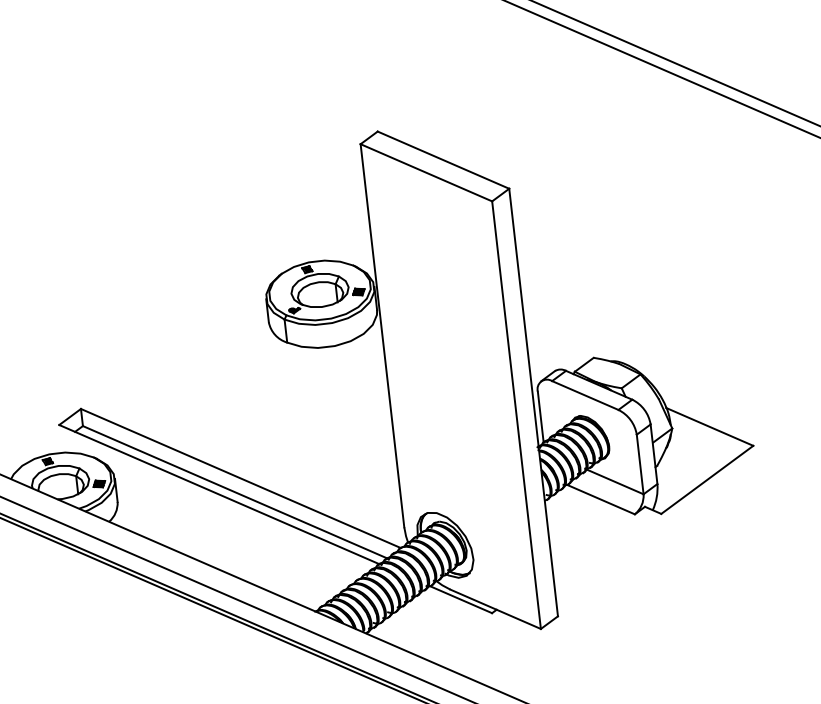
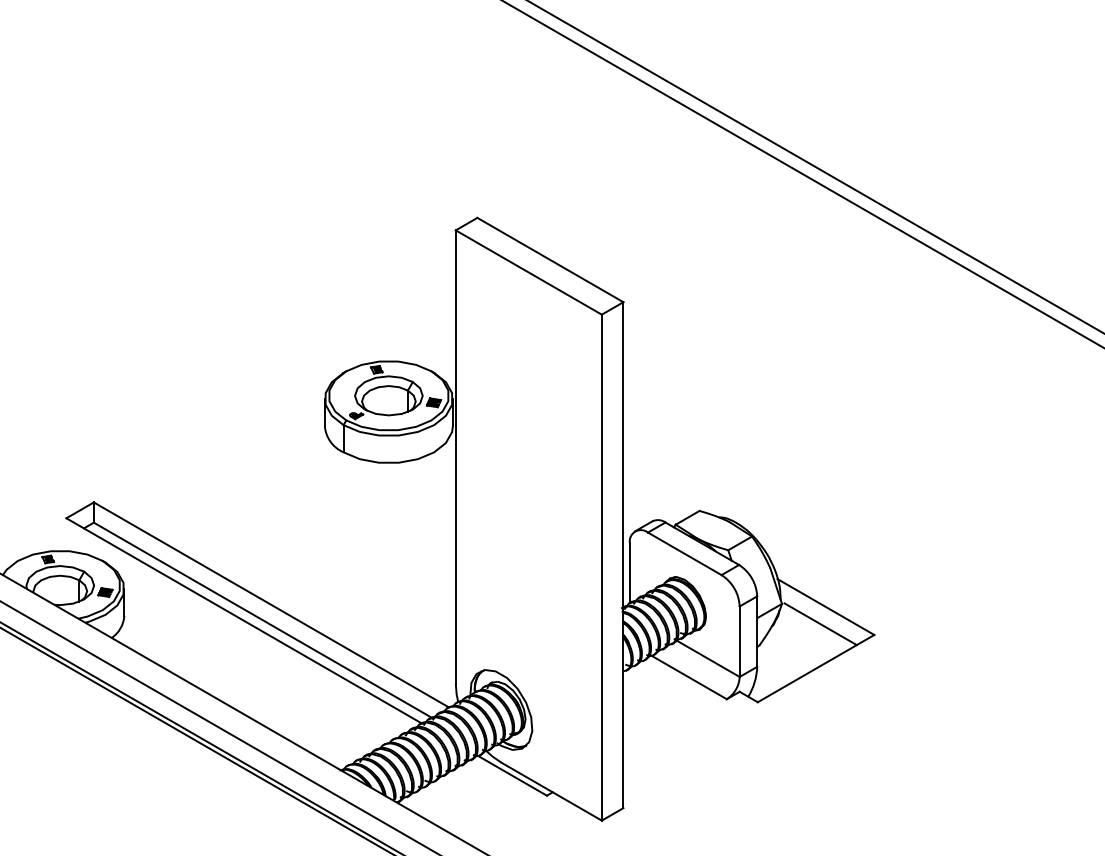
line: (706, 442) -> (820, 624), added

